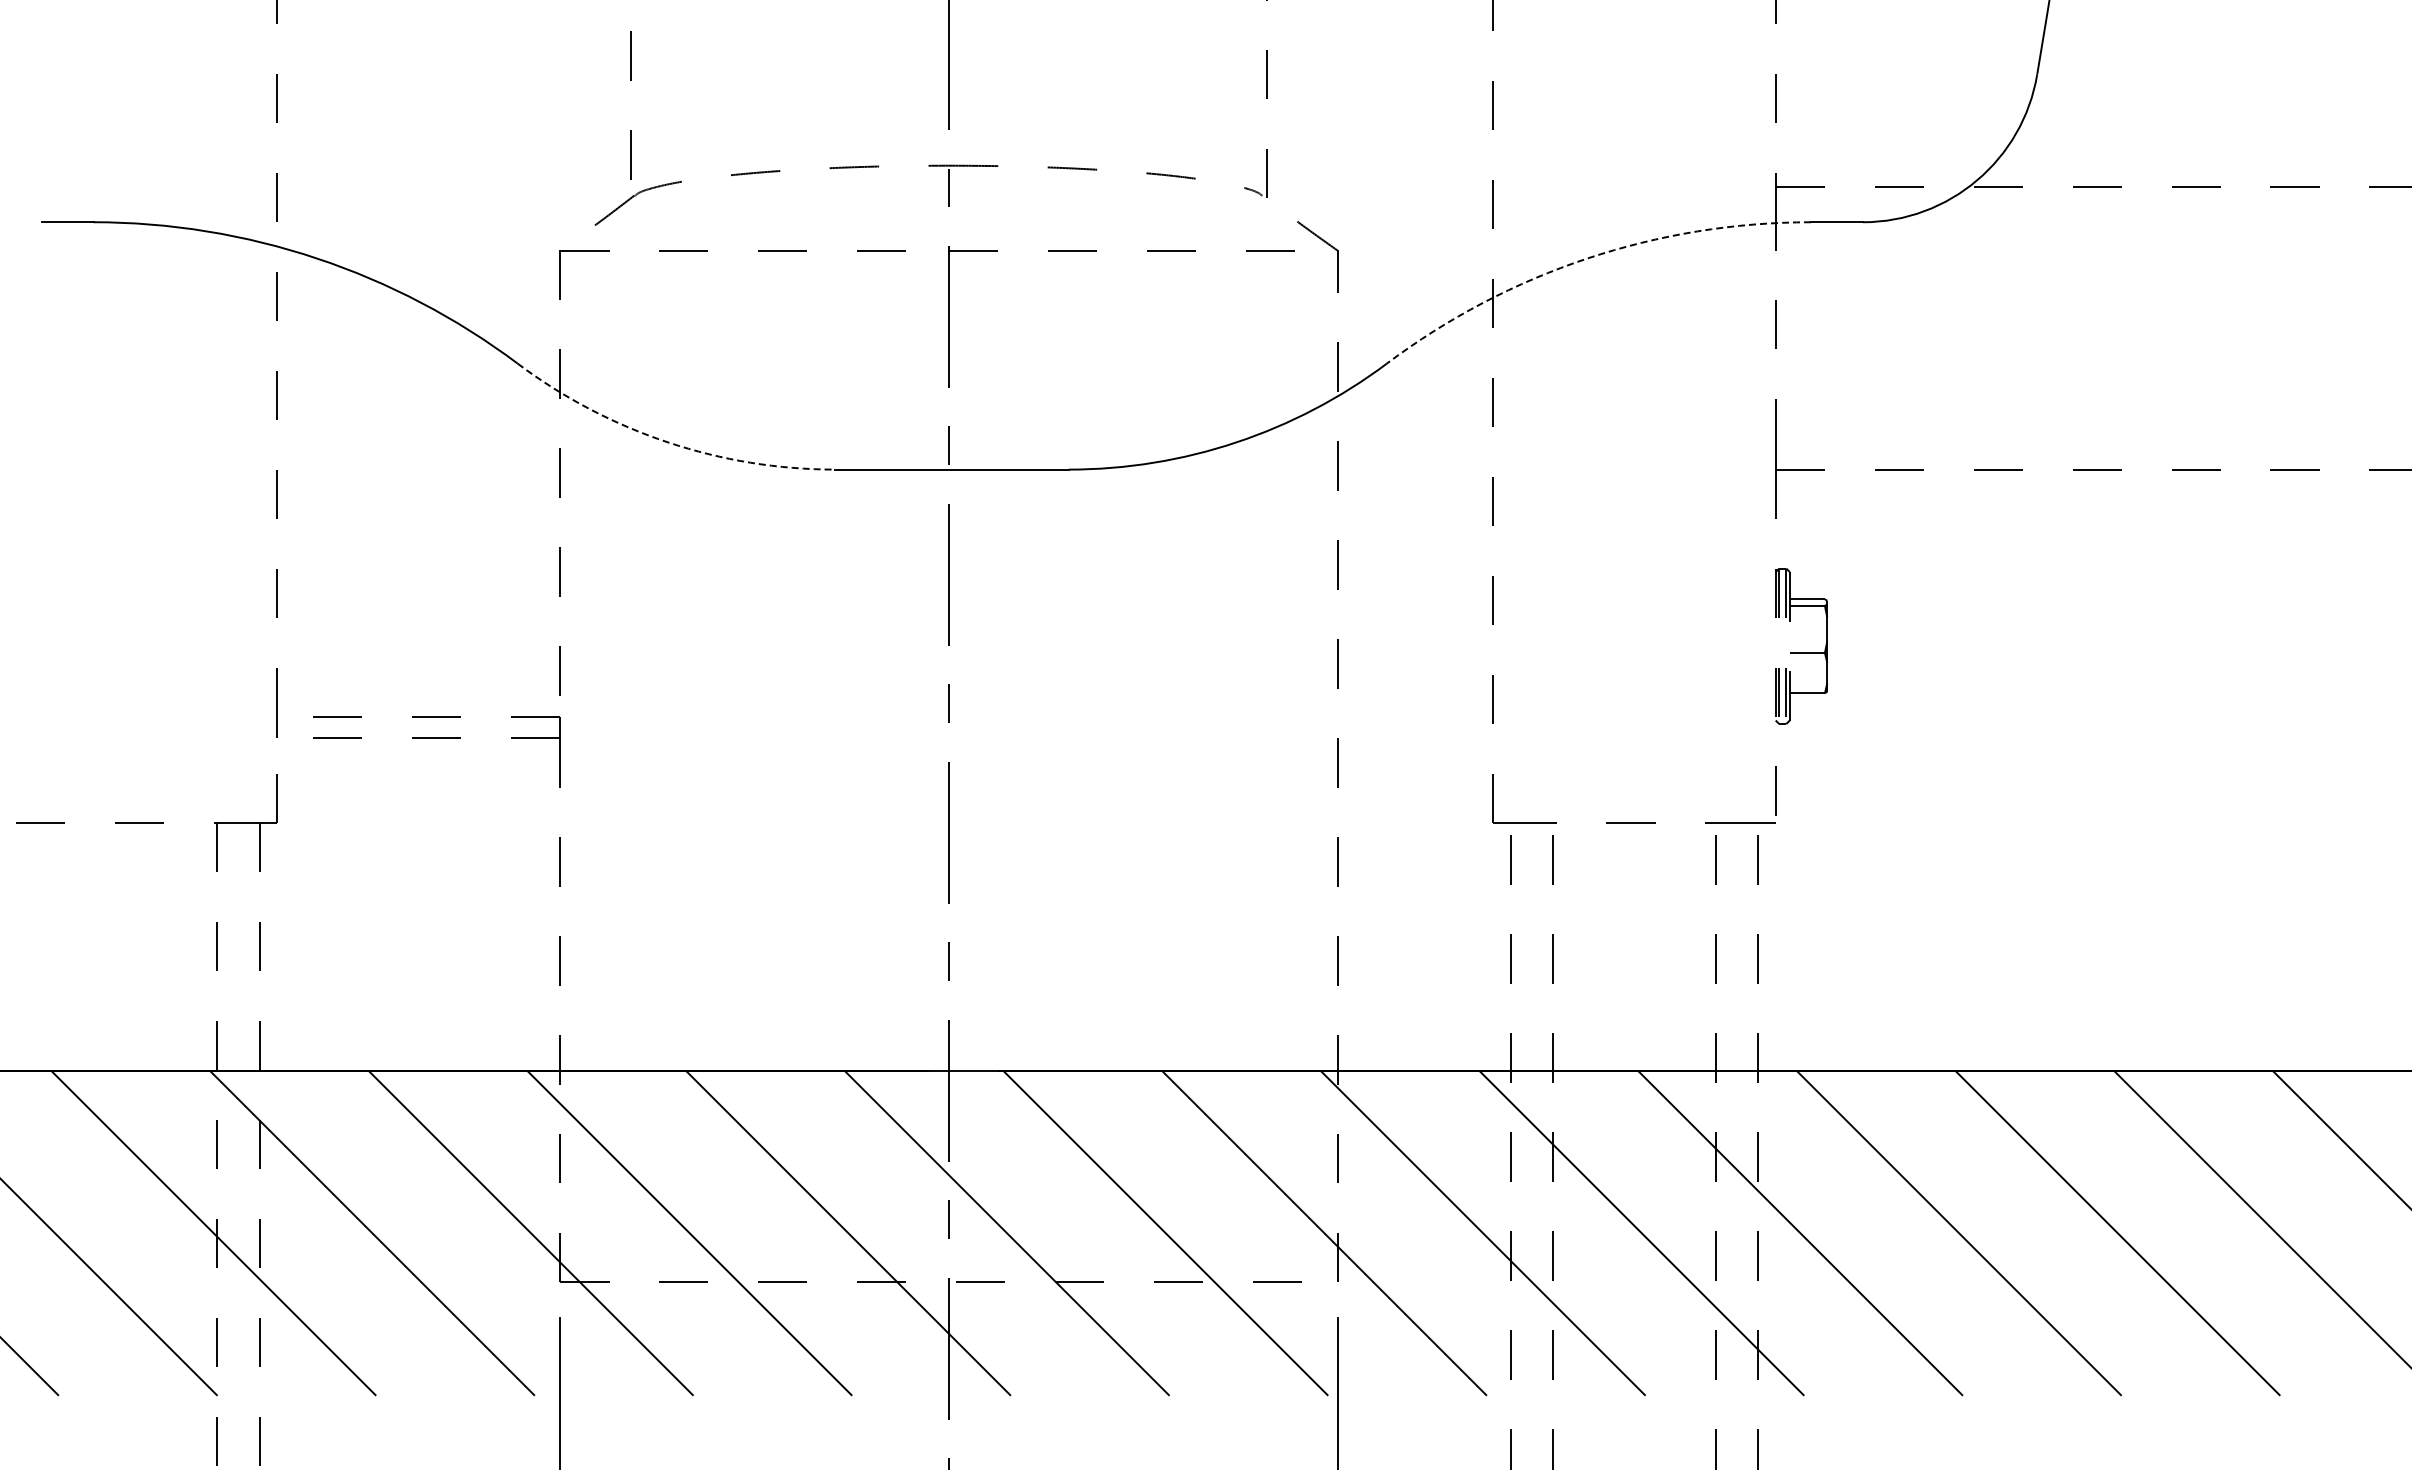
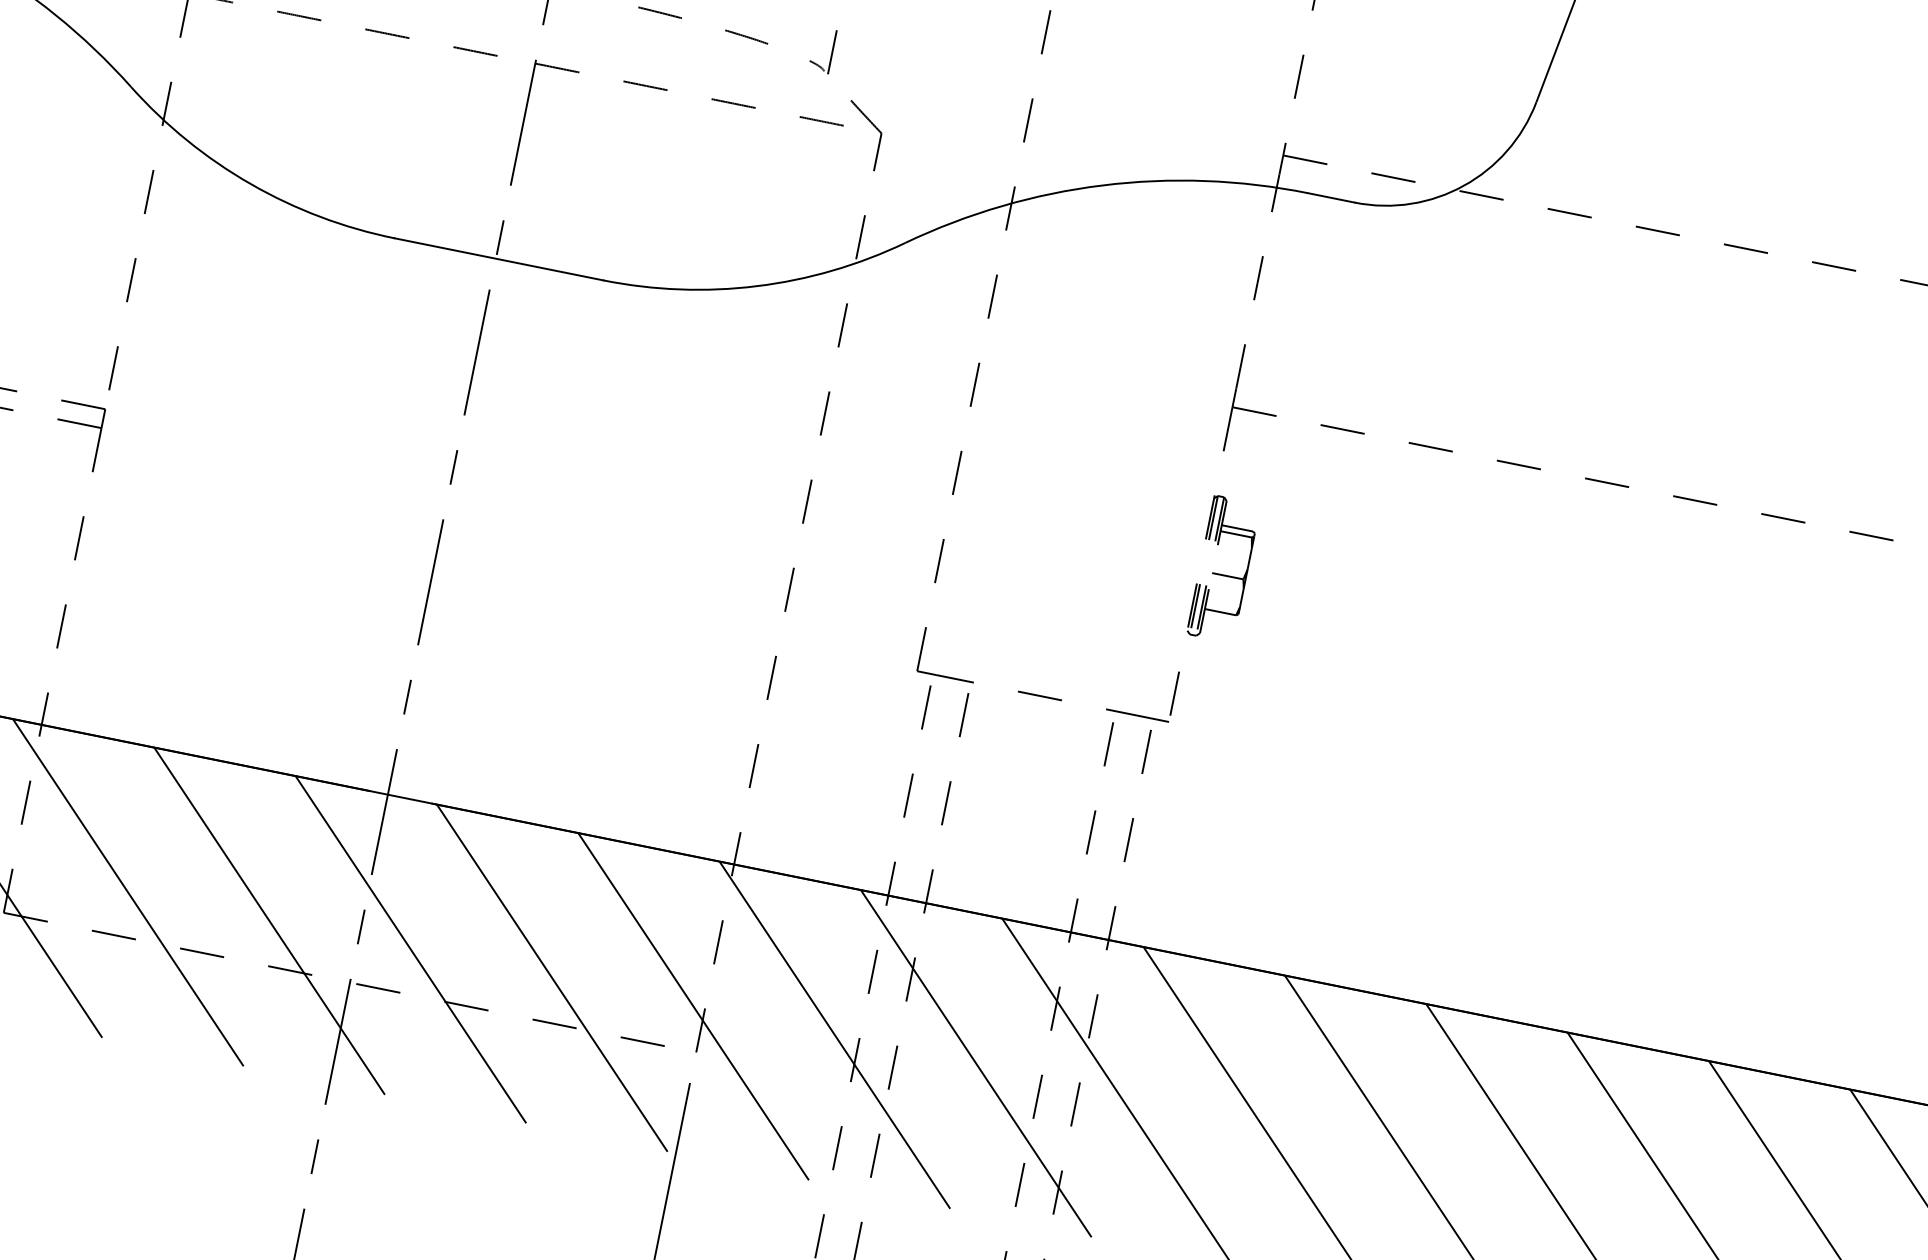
arc: (1587, 258) -> (1102, 185), dashed -> solid
arc: (668, 442) -> (251, 184), dashed -> solid

